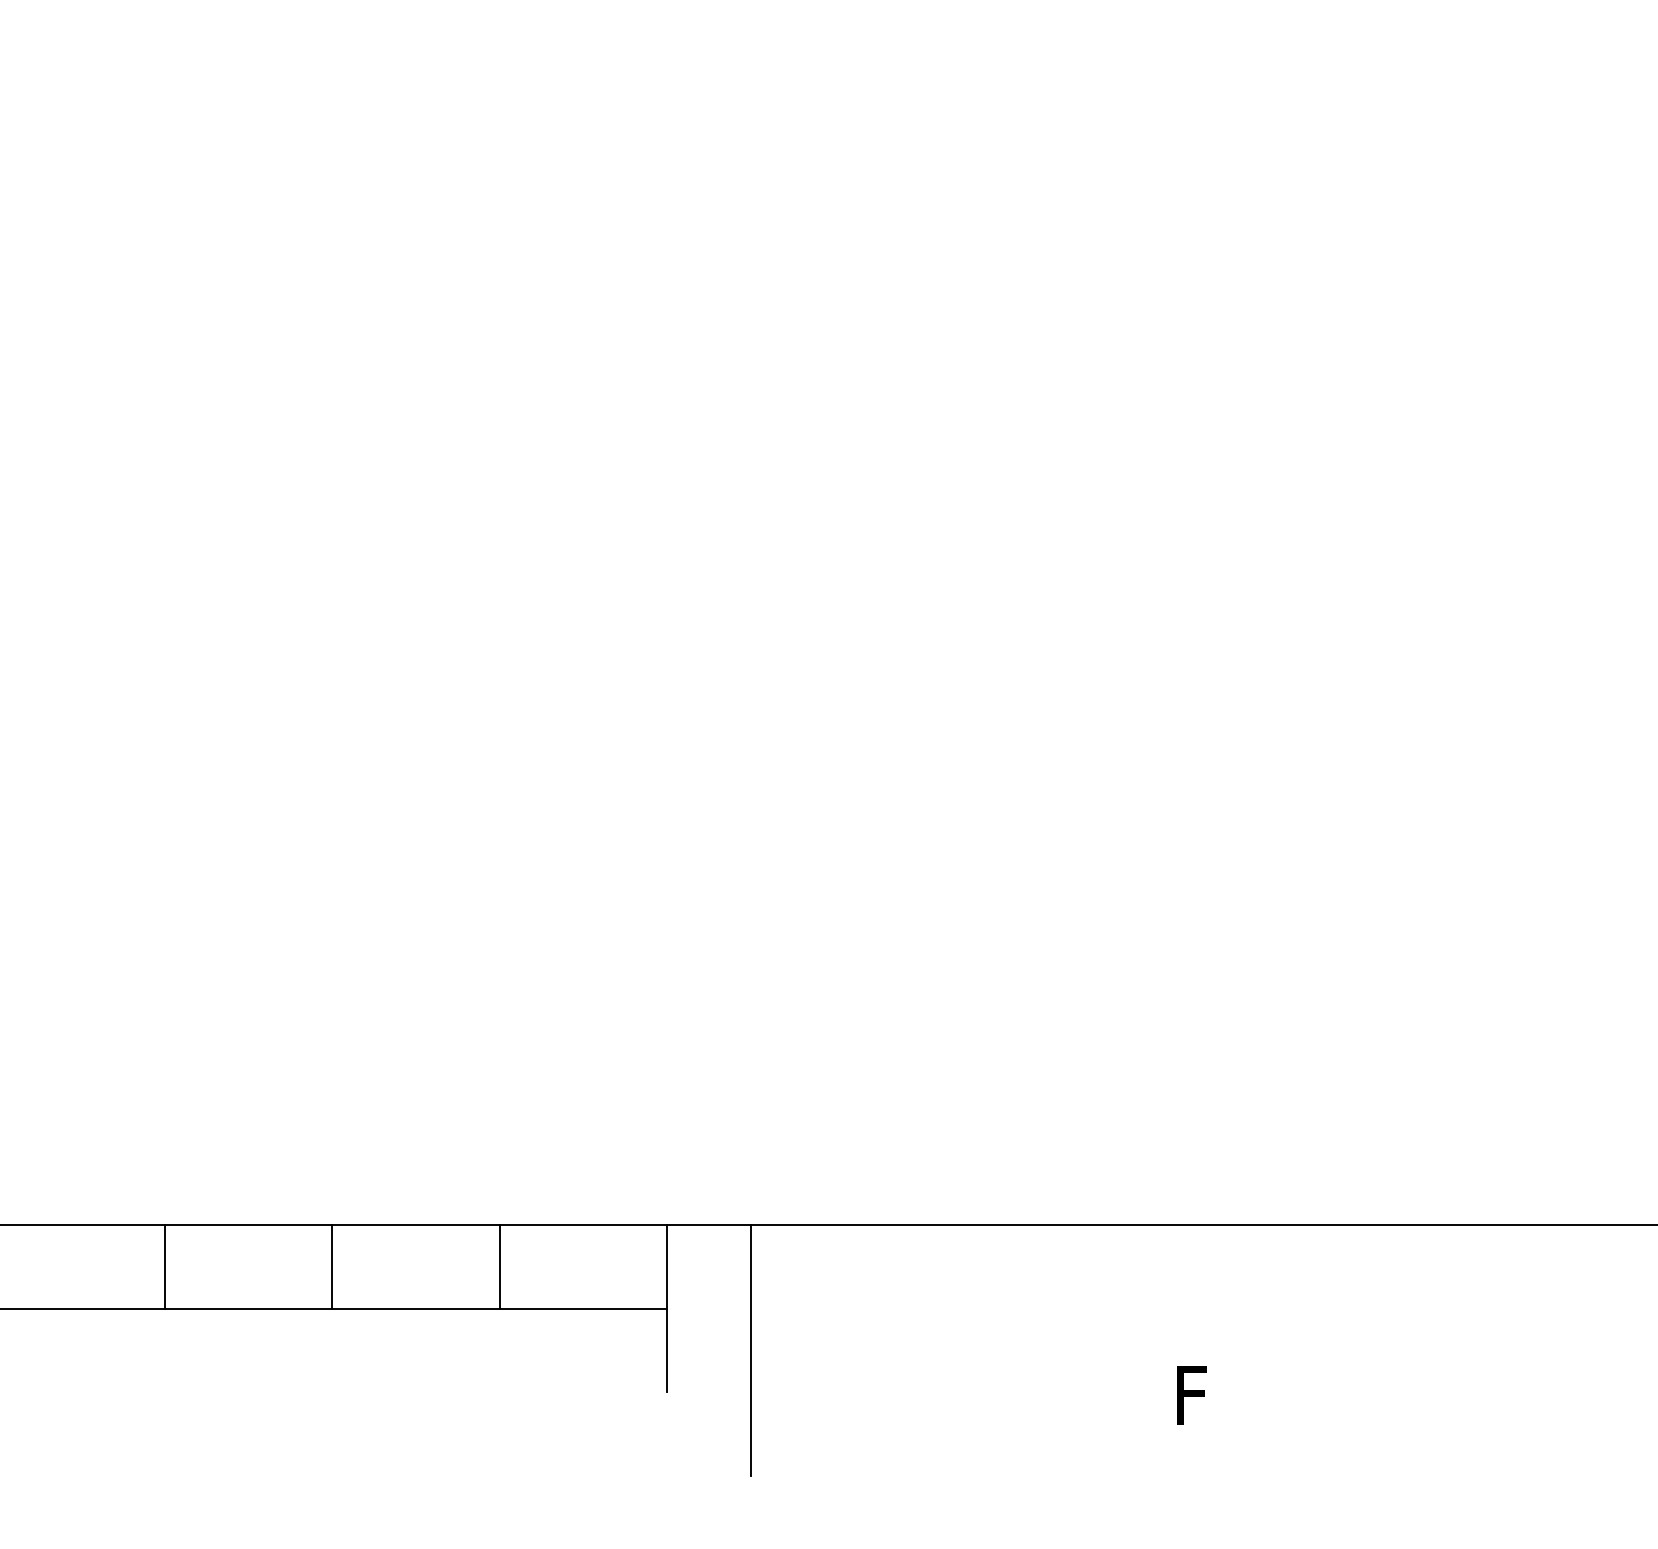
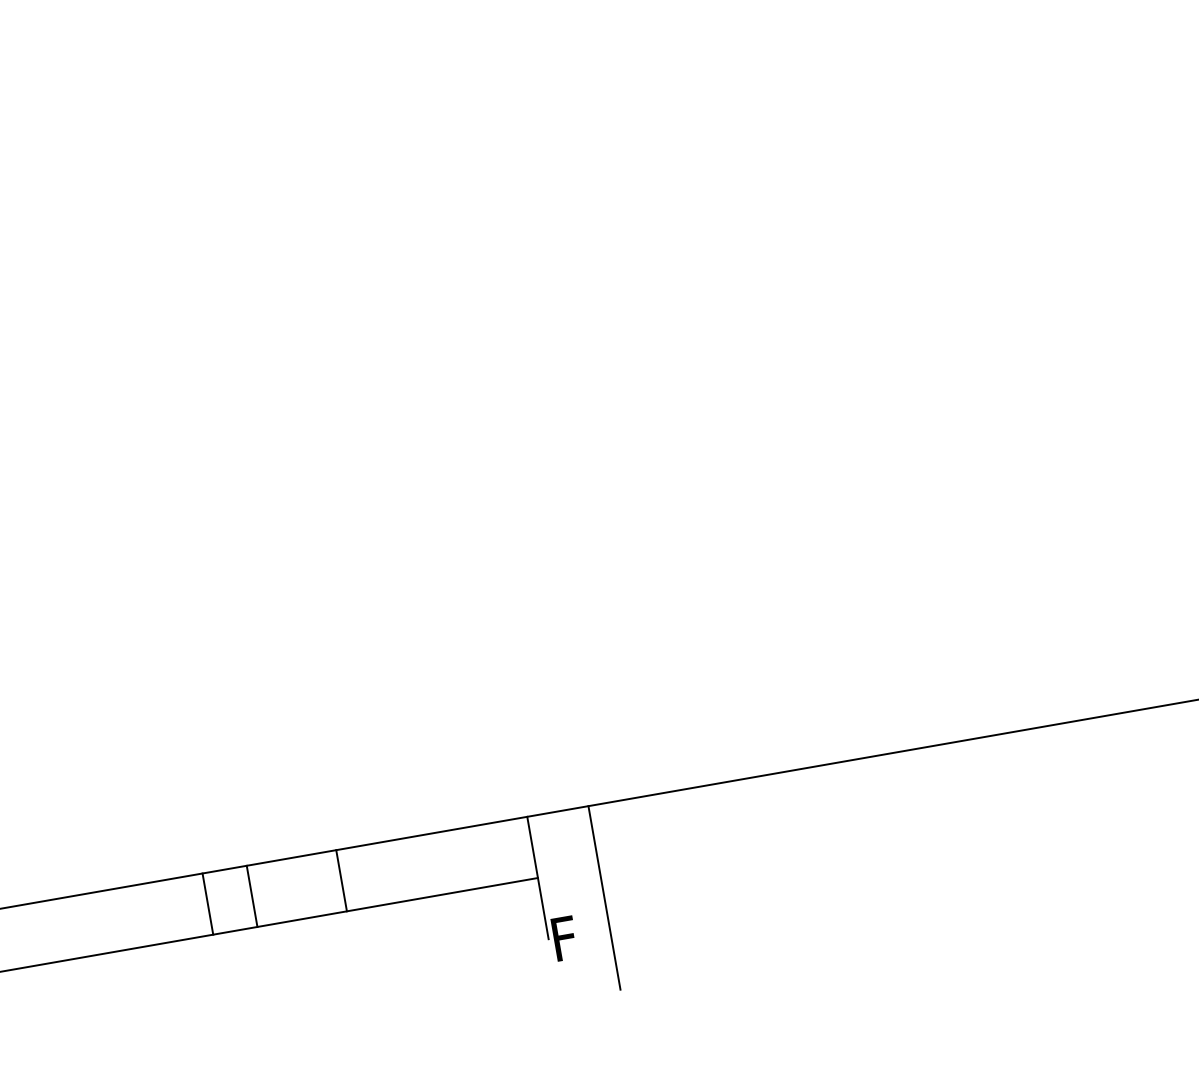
line: (164, 1266) -> (207, 903), moved
line: (332, 1266) -> (252, 896), moved
line: (499, 1266) -> (341, 880), moved
text: (1191, 1395) -> (564, 938), moved

